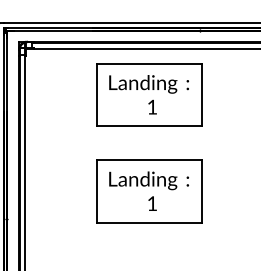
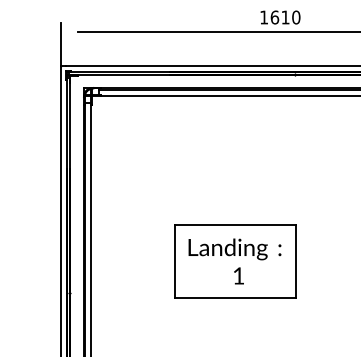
part: (149, 94) -> (235, 149), removed

